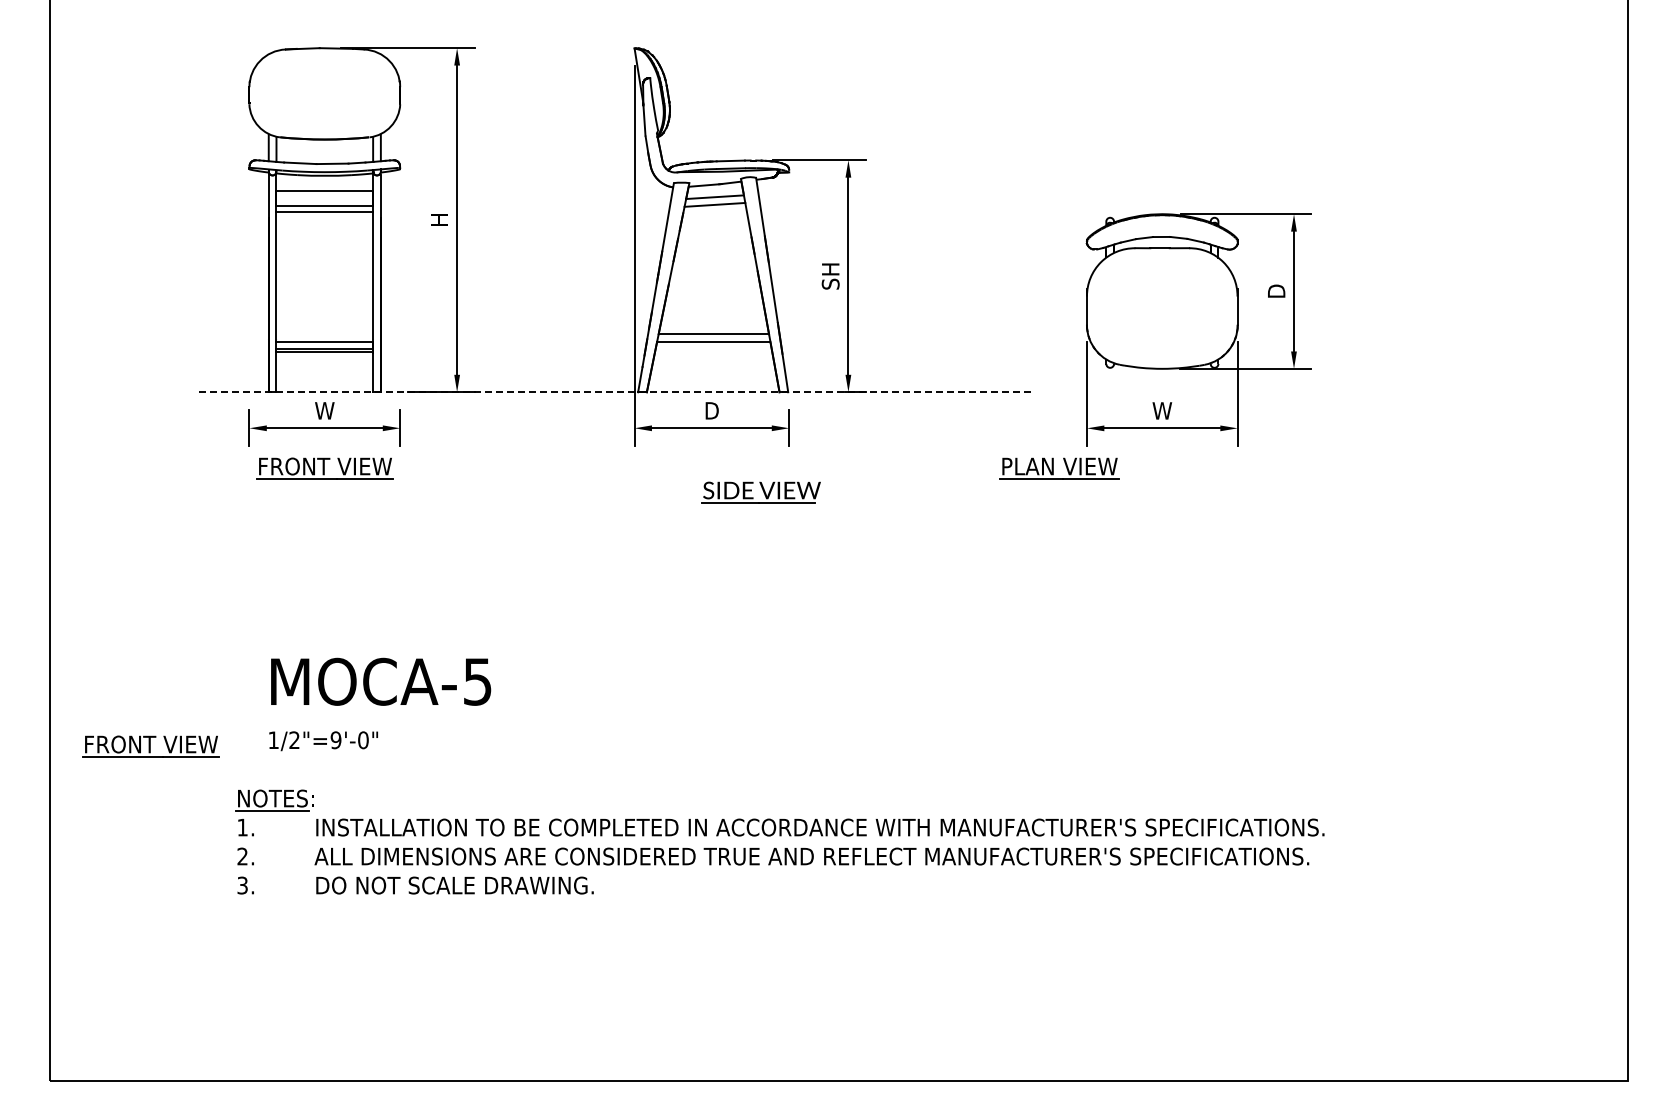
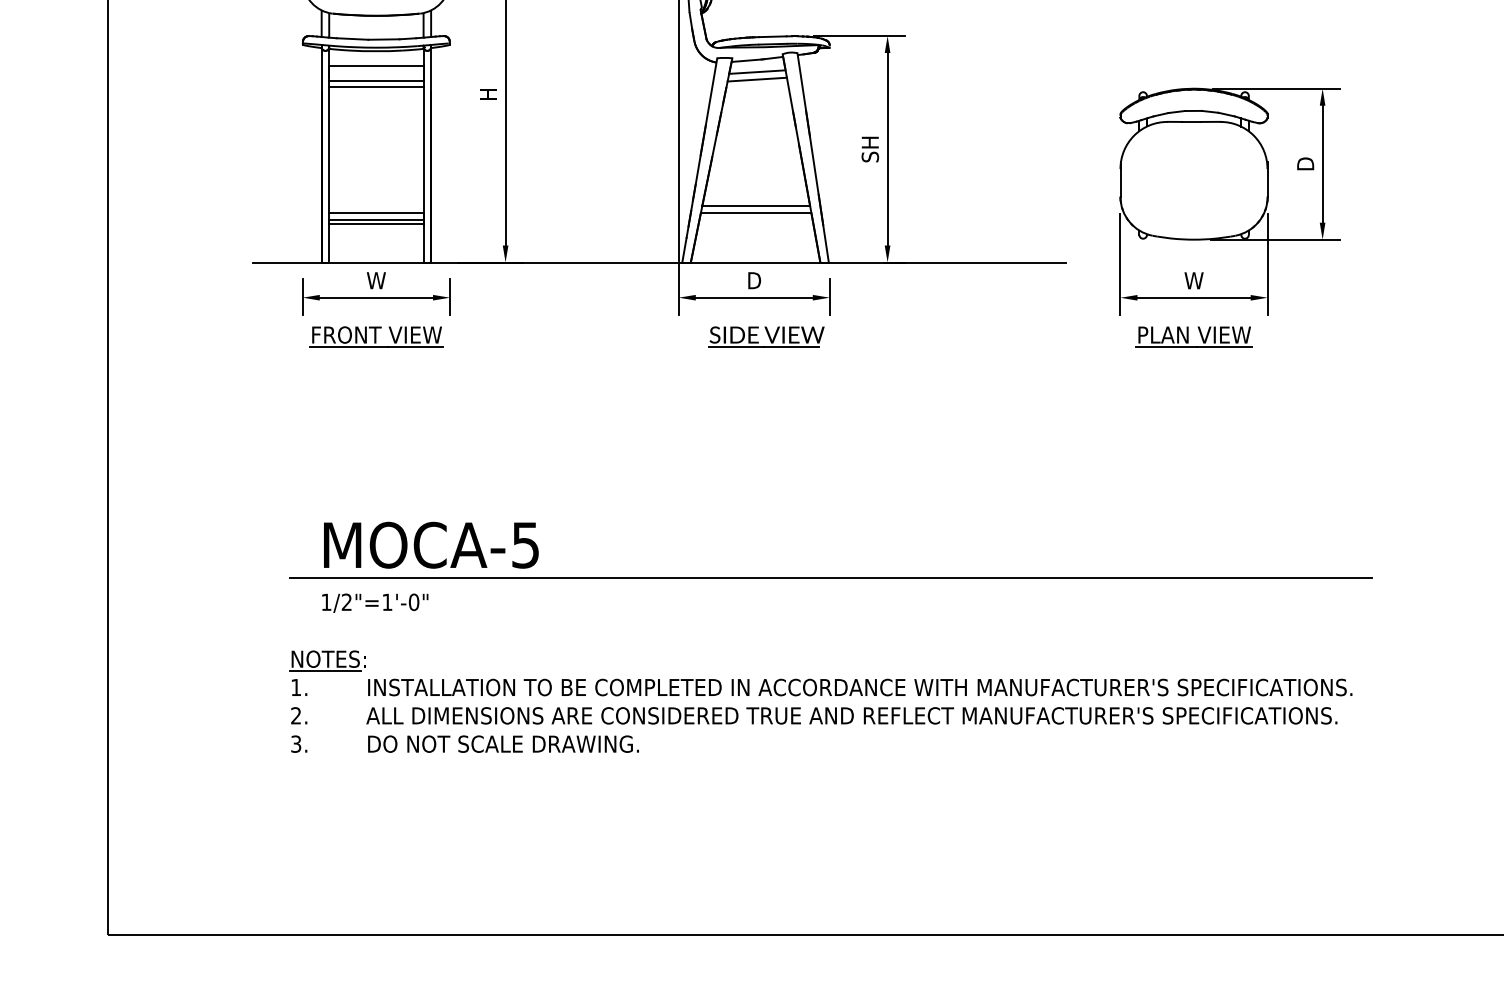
line: (615, 392) -> (660, 262), dashed -> solid
part: (1059, 468) -> (1194, 336), moved
part: (760, 492) -> (765, 336), moved
line: (789, 715) -> (830, 578), added
text: (335, 740) -> (386, 602), 1/2"=9'-0" -> 1/2"=1'-0"
part: (150, 746) -> (206, 608), removed

